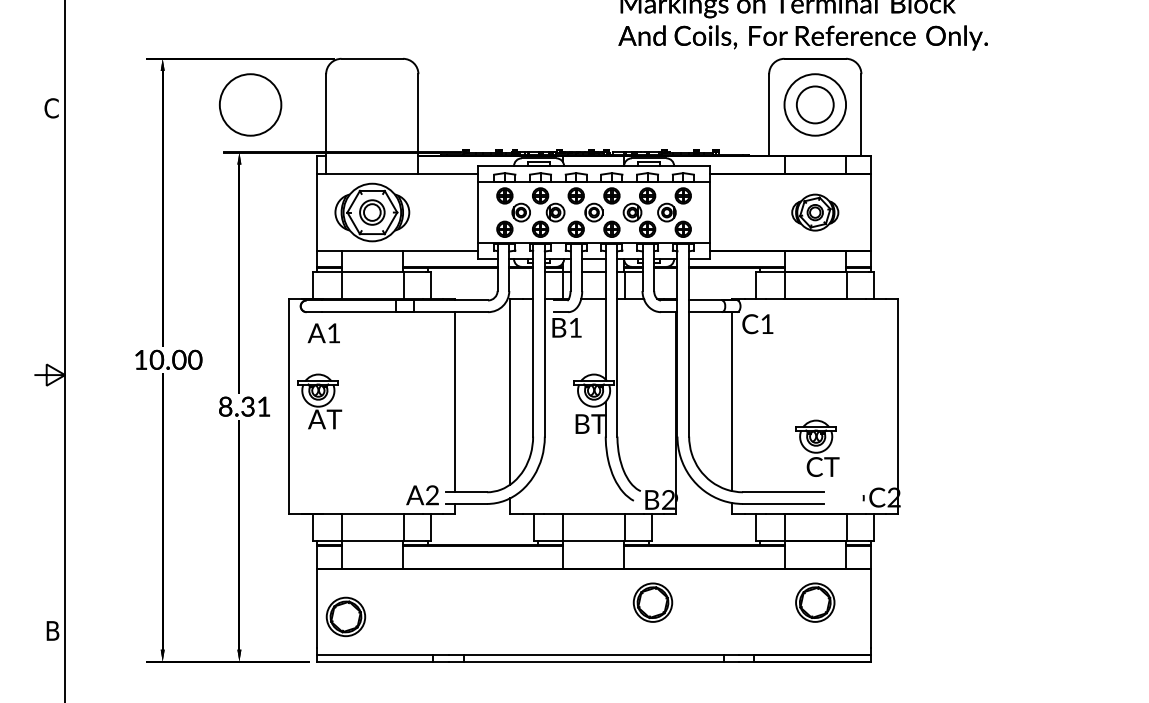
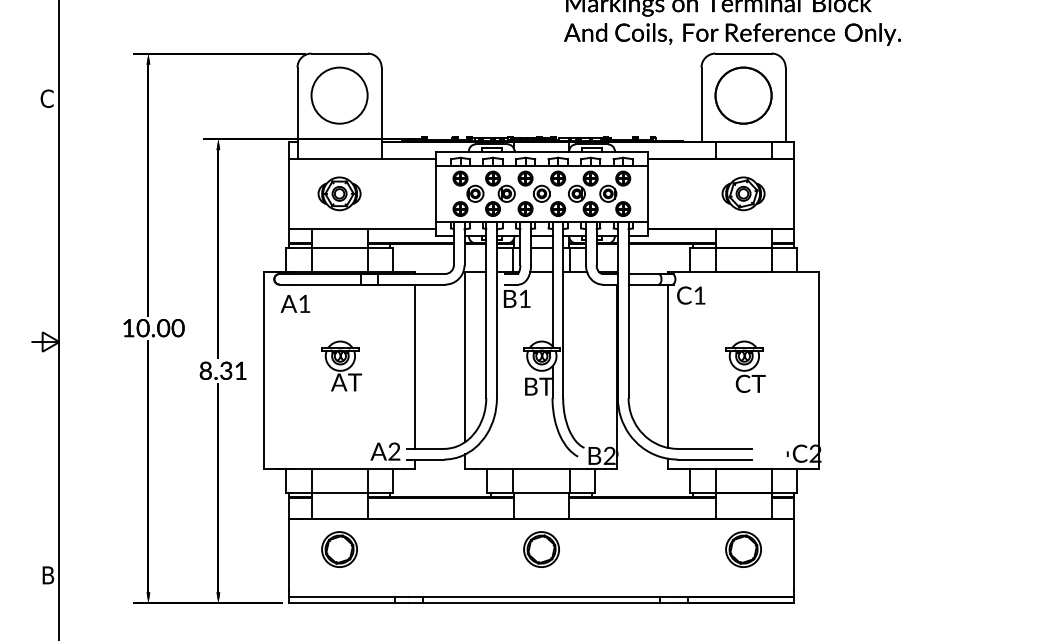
circle: (250, 104) -> (339, 95), moved
circle: (815, 104) -> (743, 95), size x1.67
part: (372, 212) -> (339, 193), size x0.62
part: (319, 400) -> (341, 365), moved
part: (817, 447) -> (745, 366), moved
part: (652, 602) -> (541, 549), moved
part: (345, 616) -> (339, 549), moved

